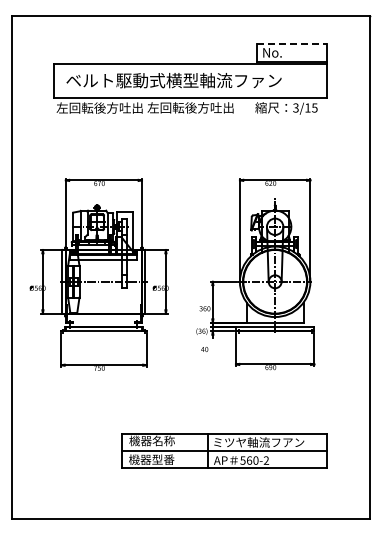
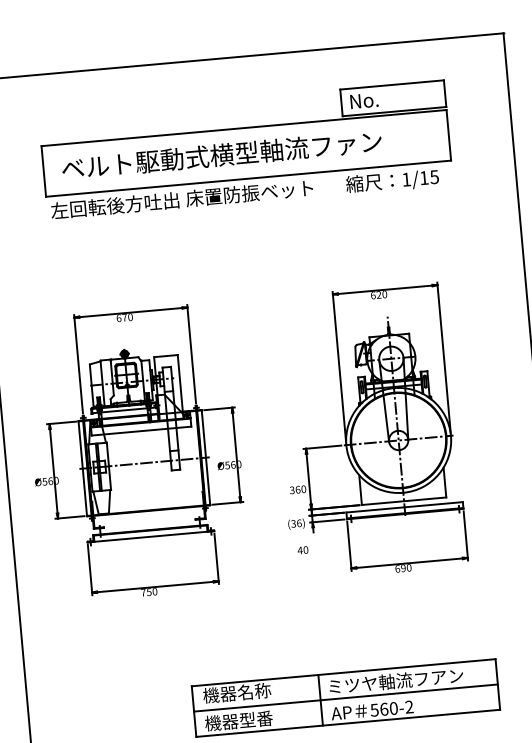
line: (291, 43) -> (391, 84), dashed -> solid
text: (190, 107) -> (249, 192), 左回転後方吐出 -> 床置防振ベット
text: (295, 107) -> (405, 178), 3/15 -> 1/15

